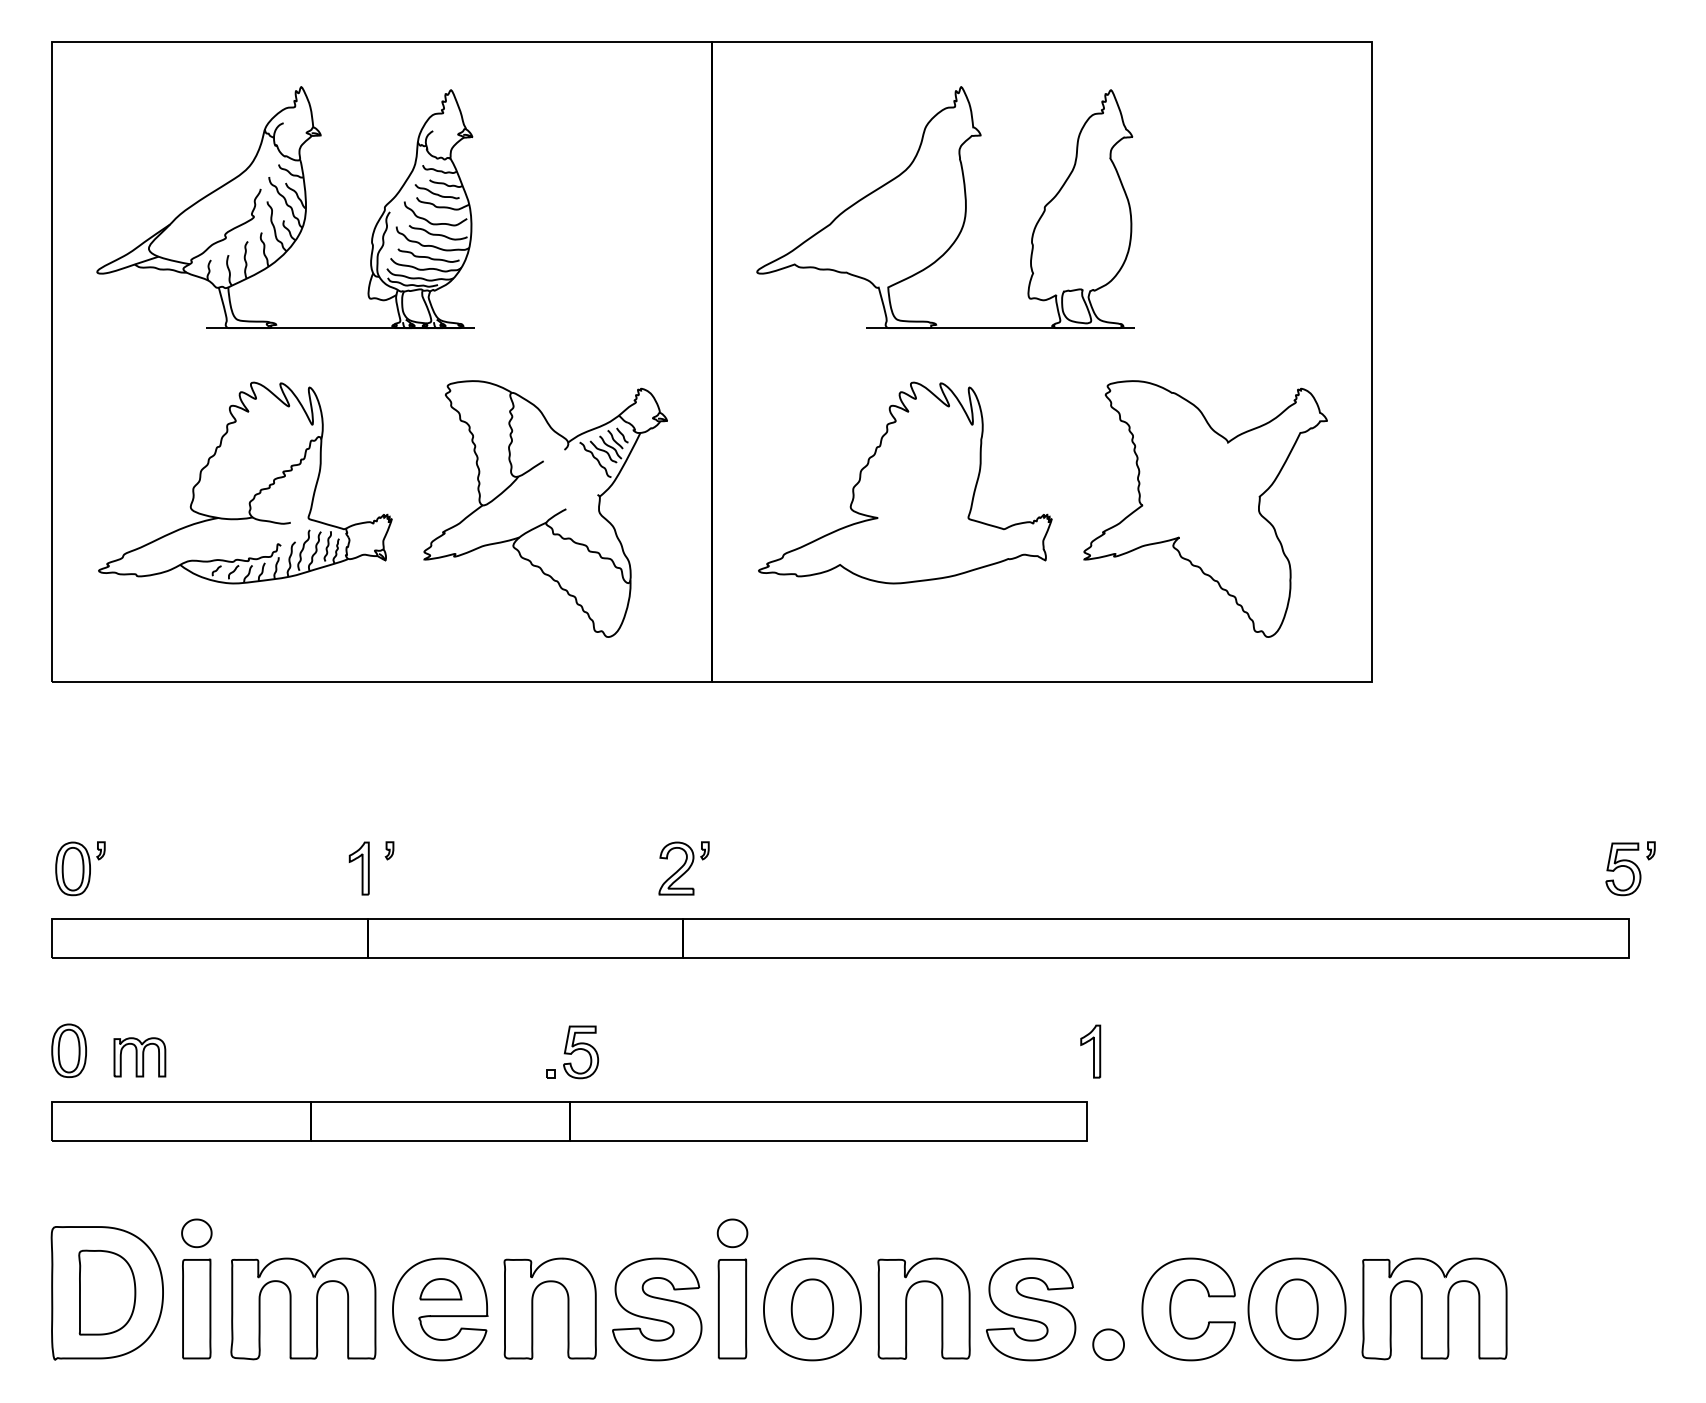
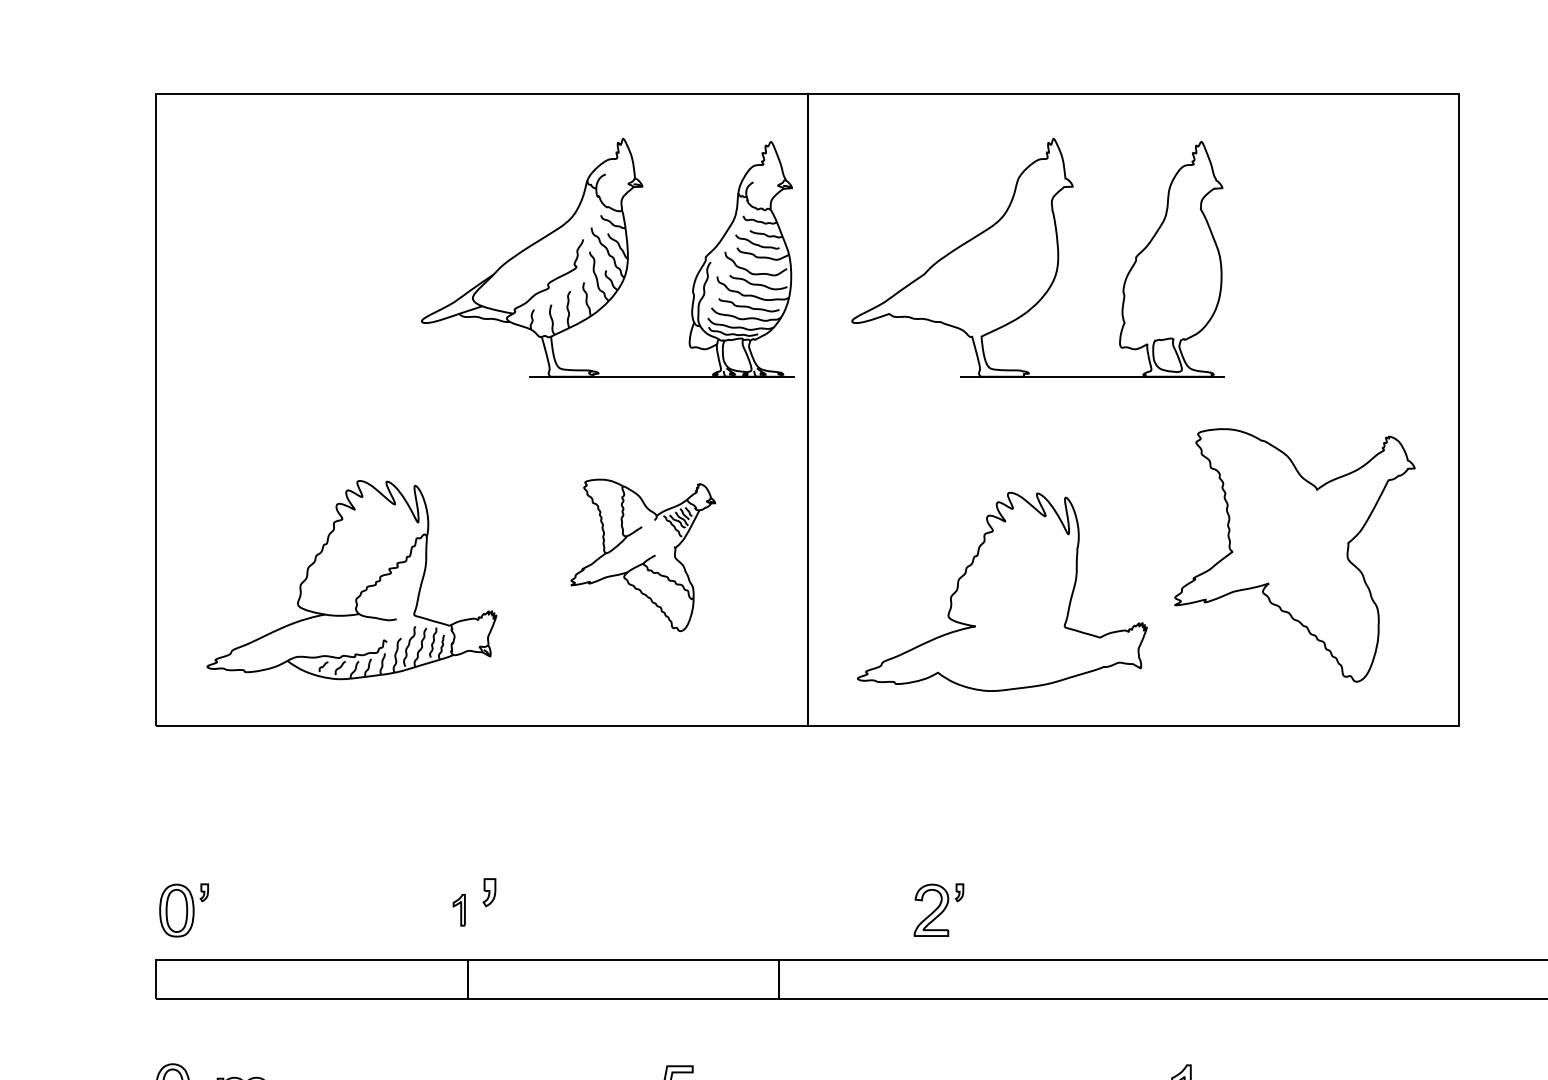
part: (285, 207) -> (607, 257), moved
part: (245, 482) -> (351, 579), moved
part: (905, 482) -> (1002, 591), moved
part: (545, 508) -> (643, 554), size x0.6
part: (389, 850) -> (489, 892), size x1.6
part: (358, 868) -> (458, 910), size x0.6
part: (683, 868) -> (938, 910), moved

